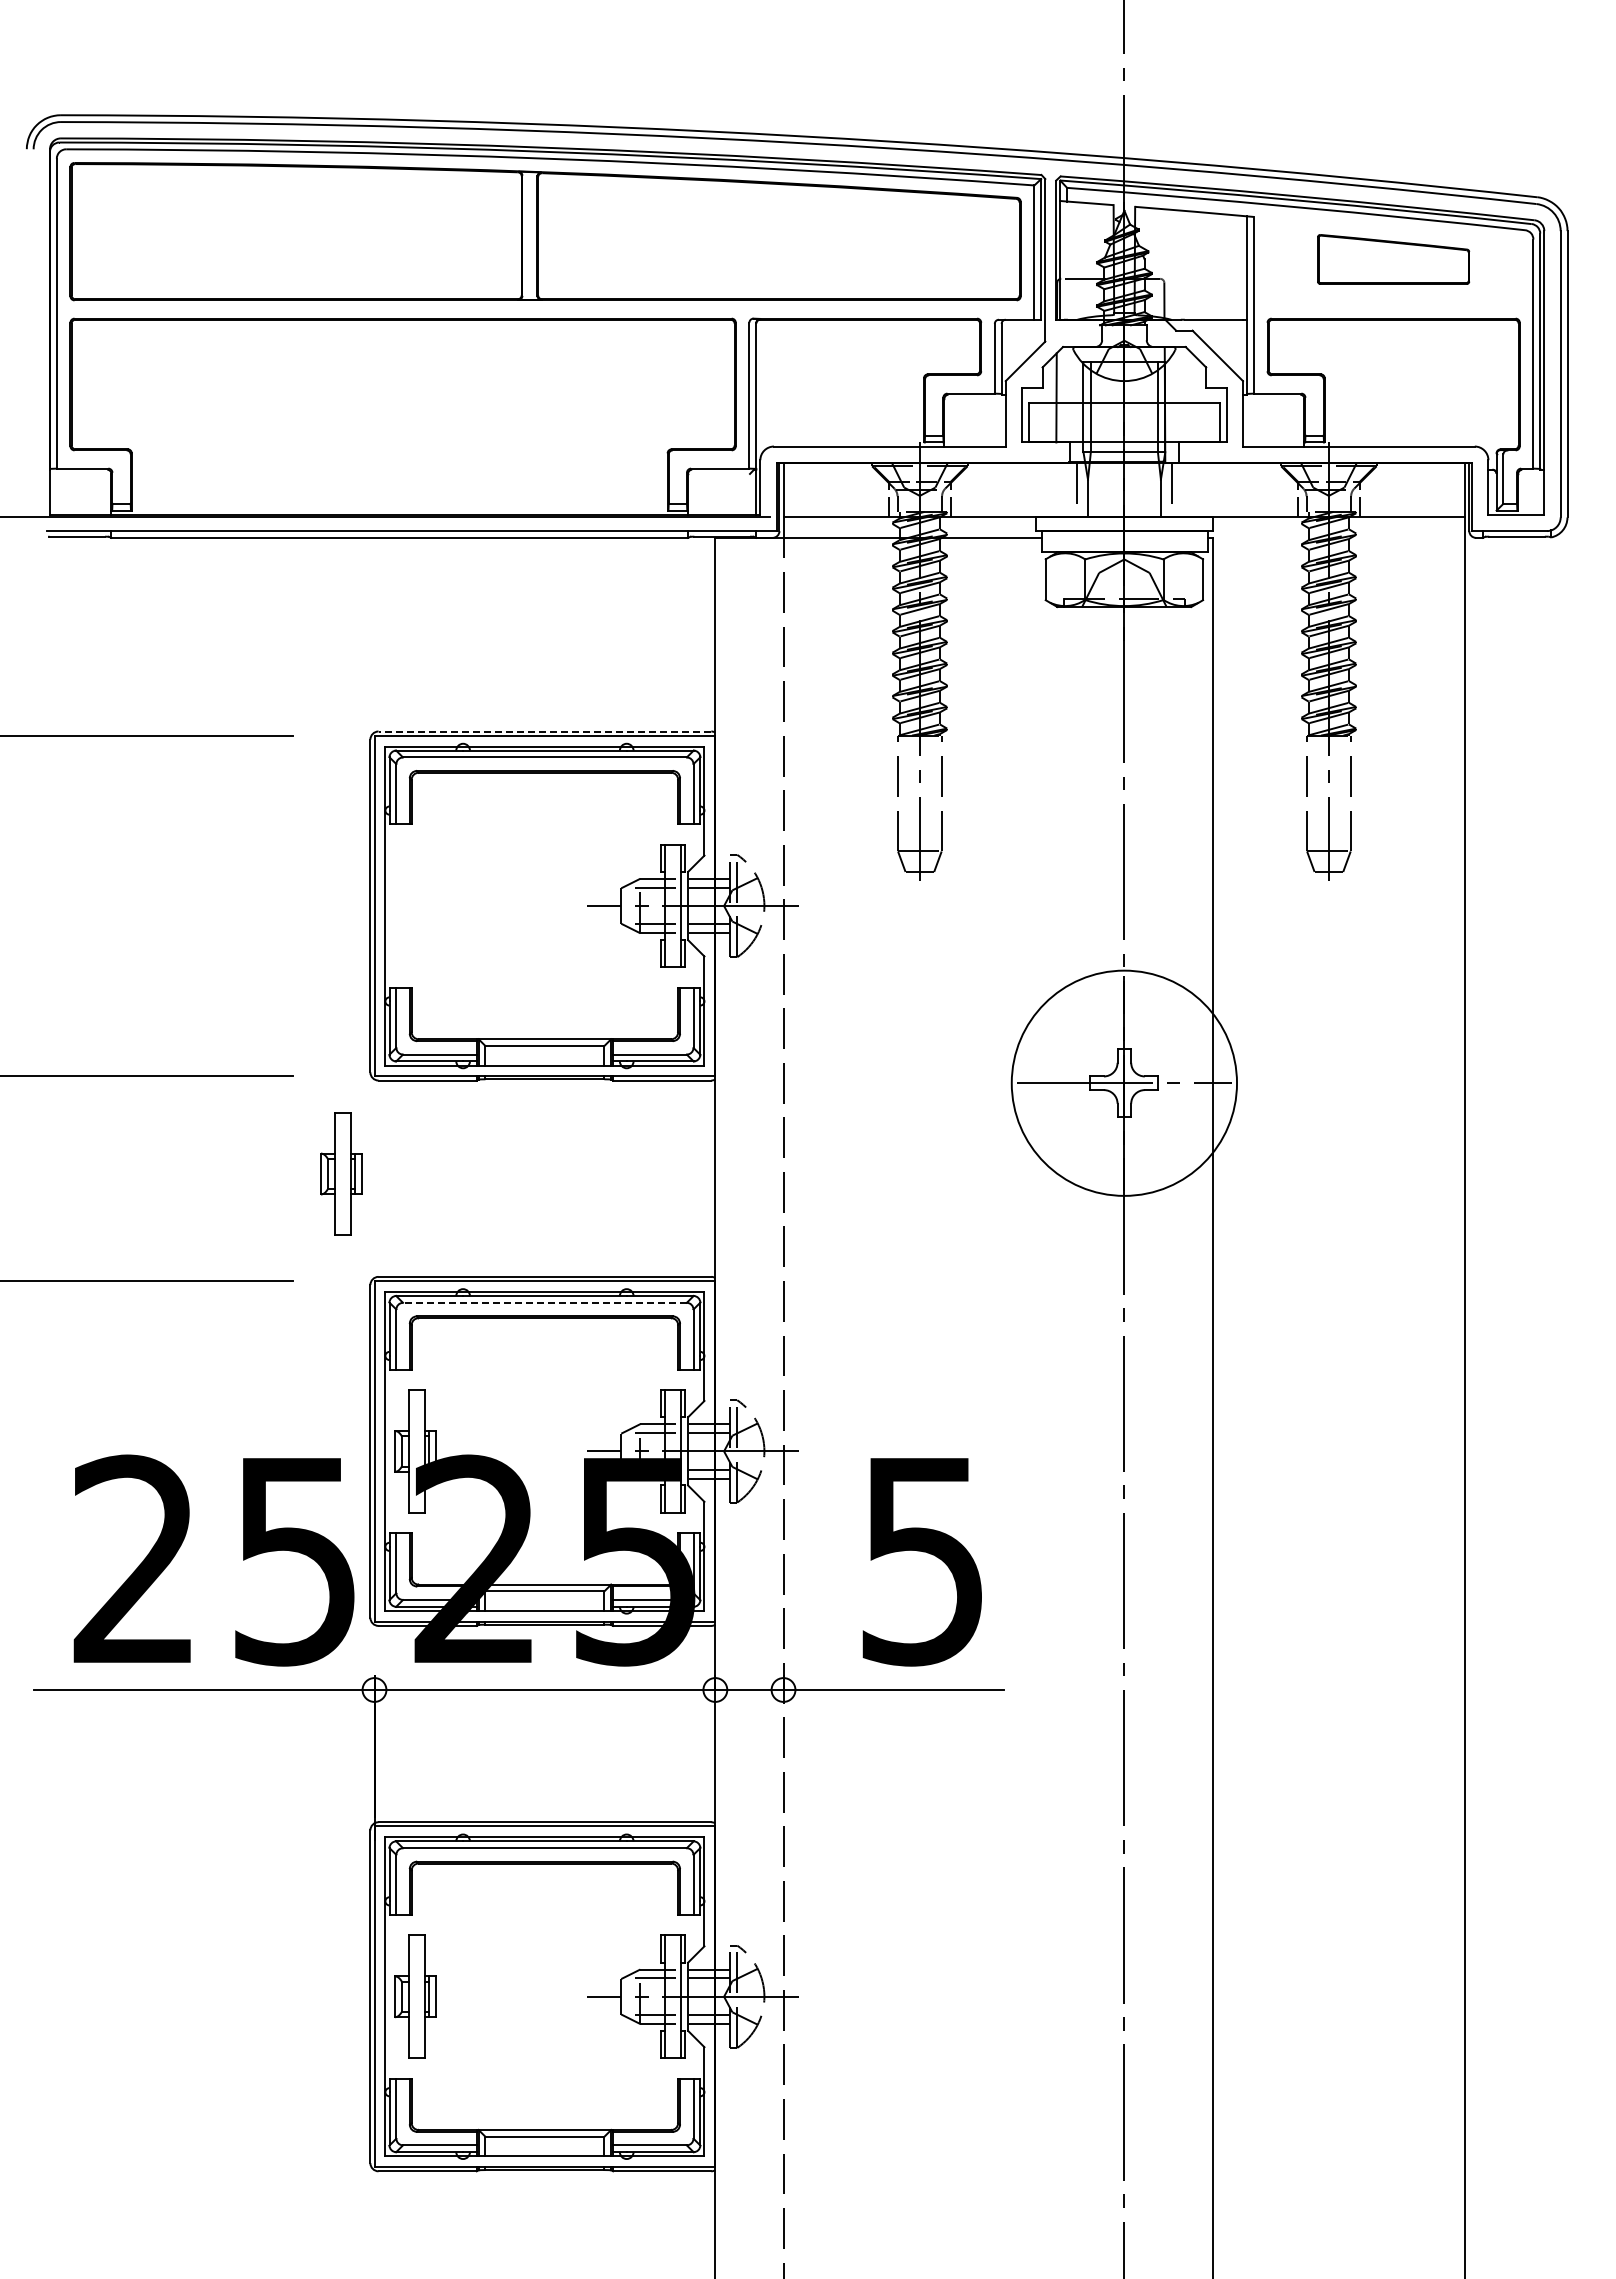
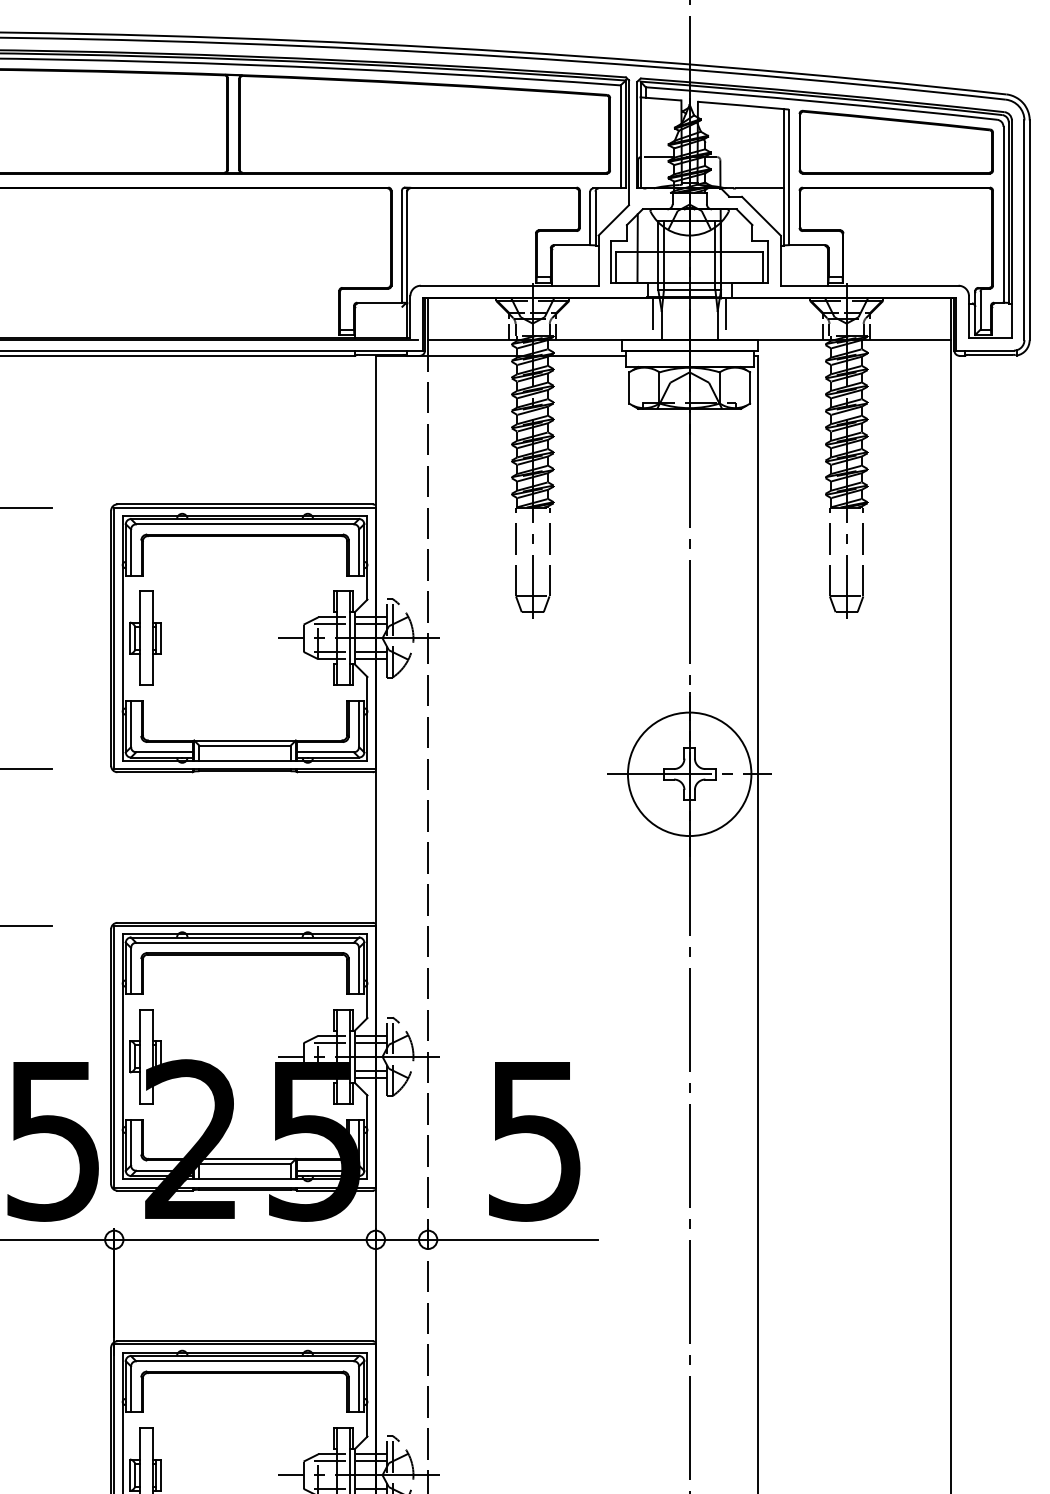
part: (1393, 259) -> (896, 142), size x1.67
line: (544, 731) -> (244, 504), dashed -> solid
circle: (1123, 1082) -> (689, 773), size x0.71
part: (341, 1173) -> (145, 637), moved
line: (544, 1302) -> (244, 942), dashed -> solid

